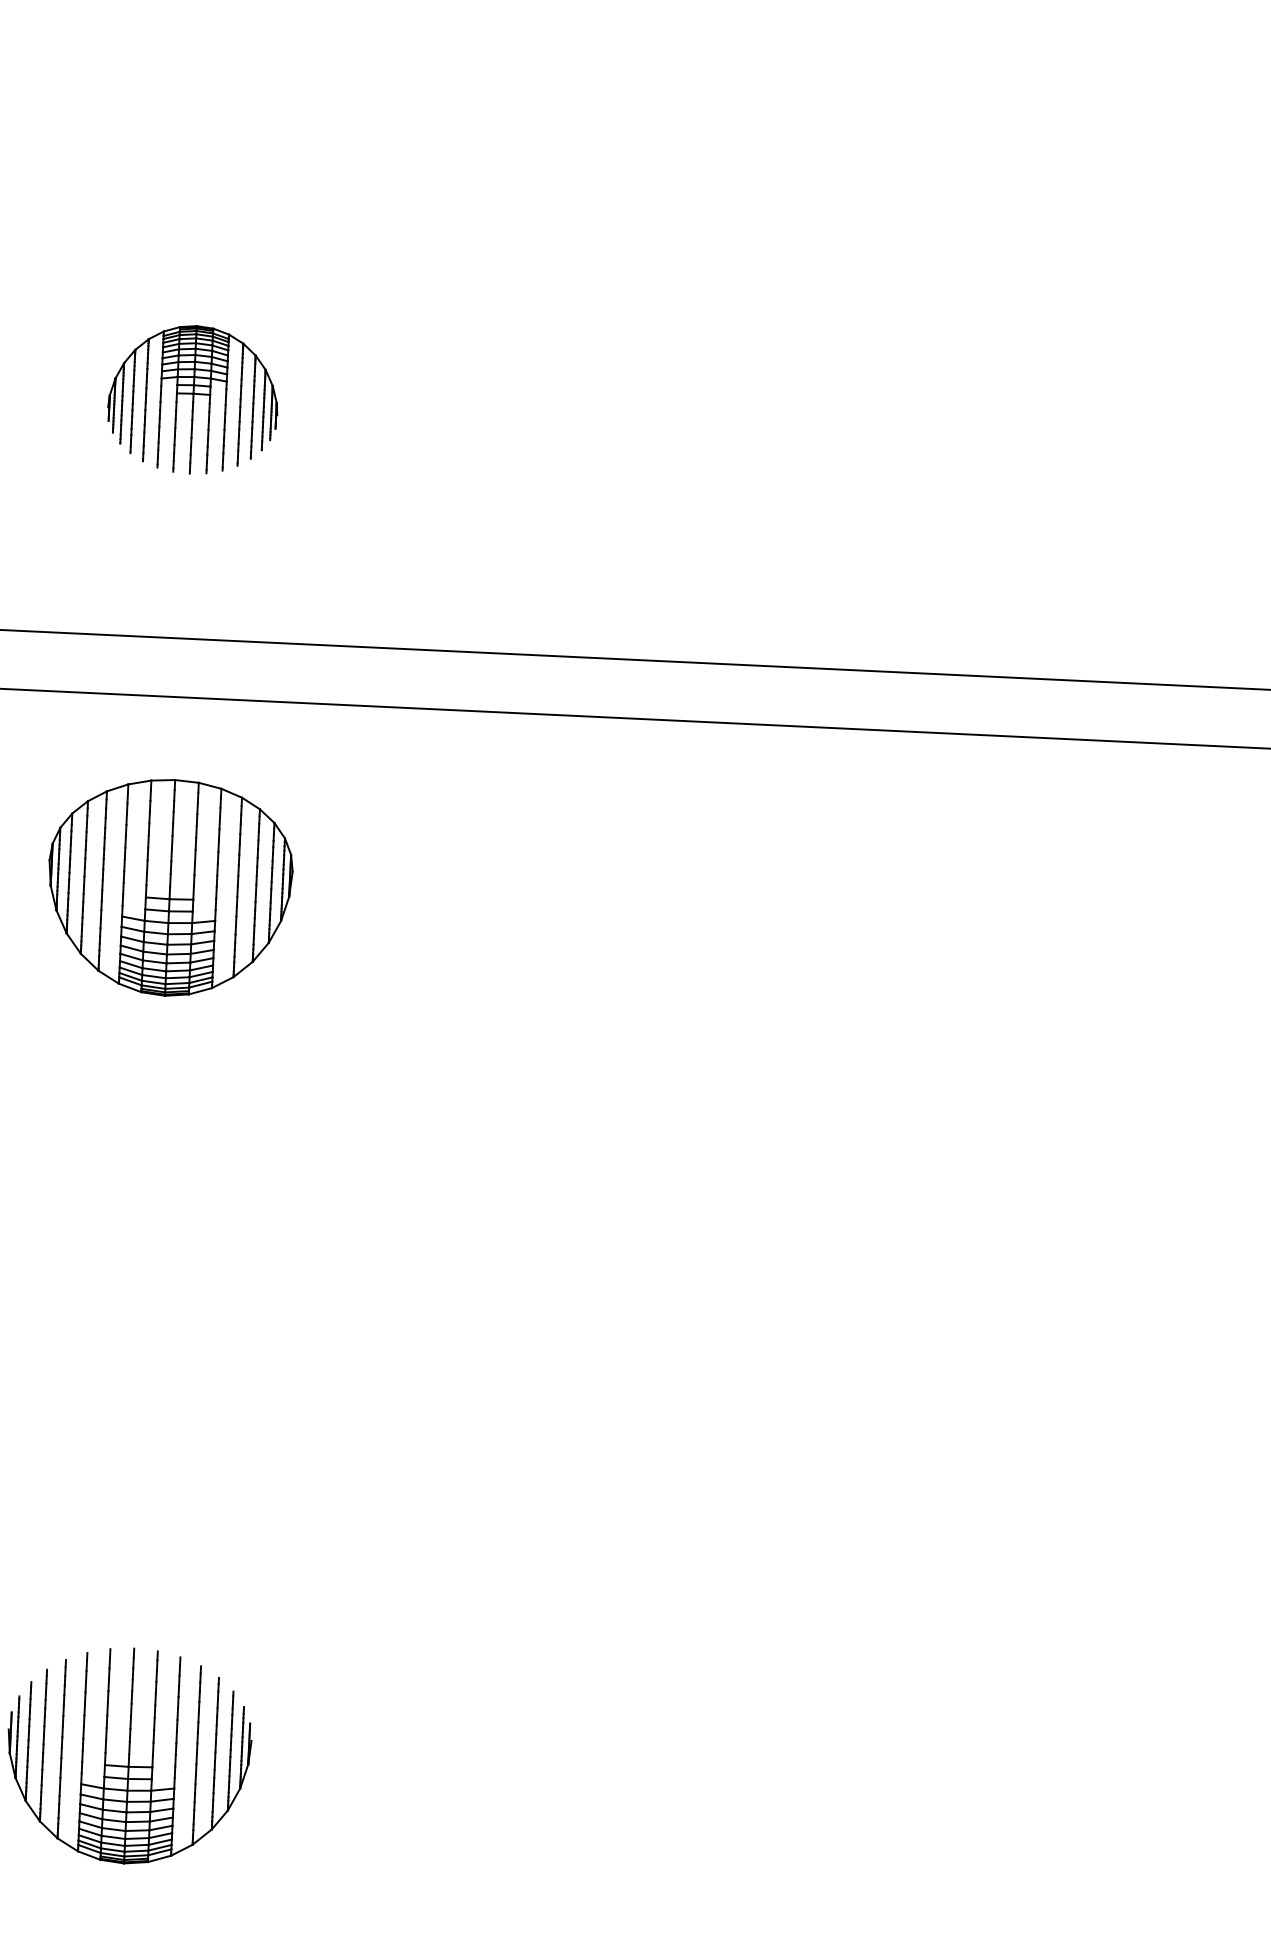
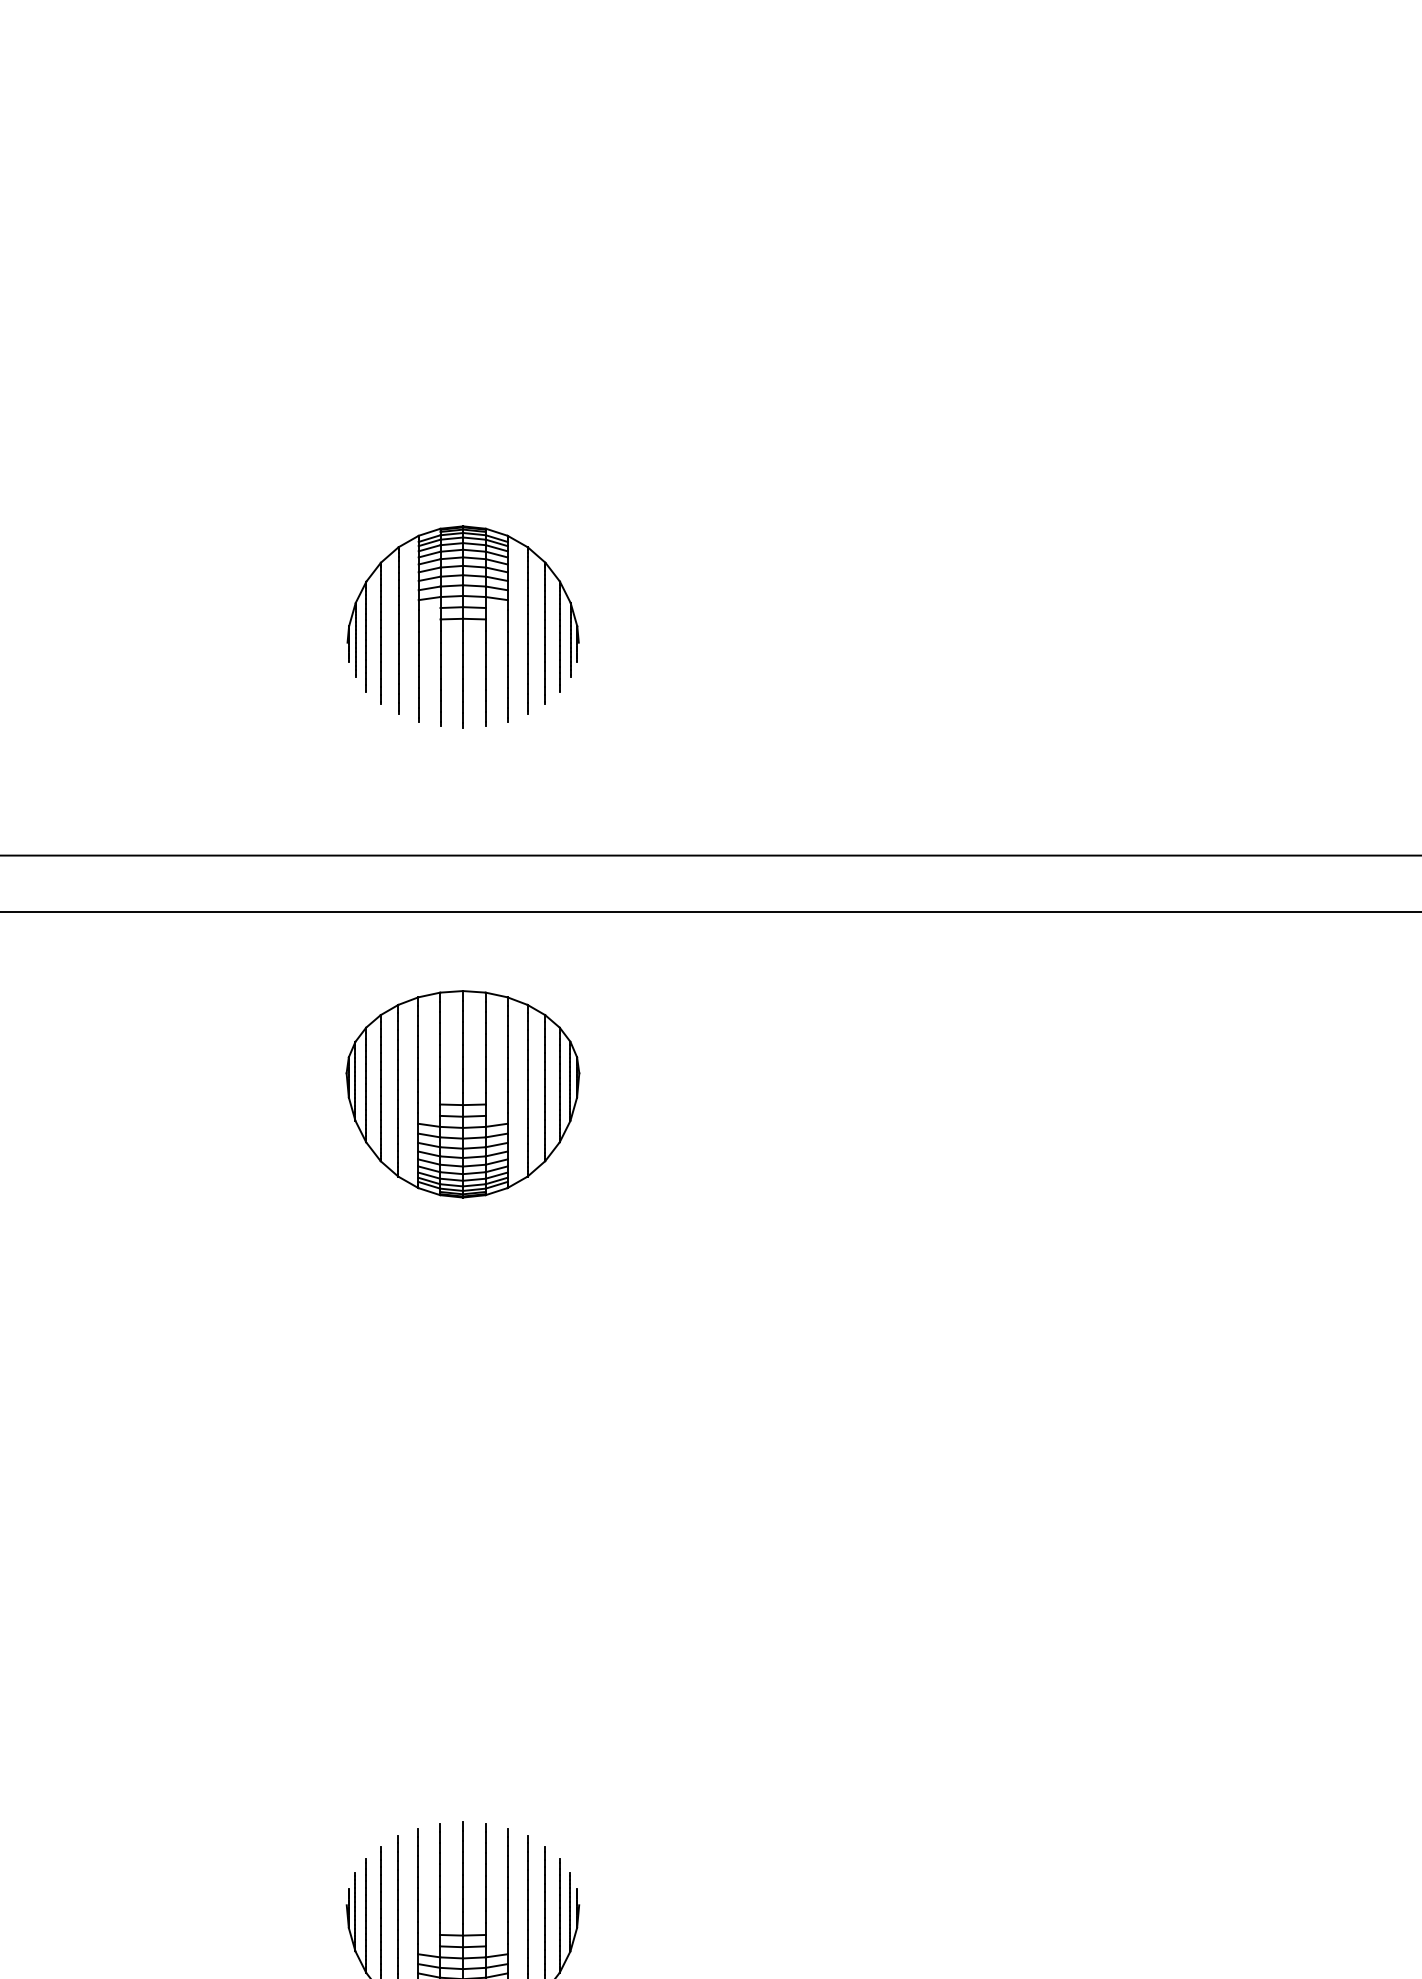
part: (192, 399) -> (462, 626), size x1.43

